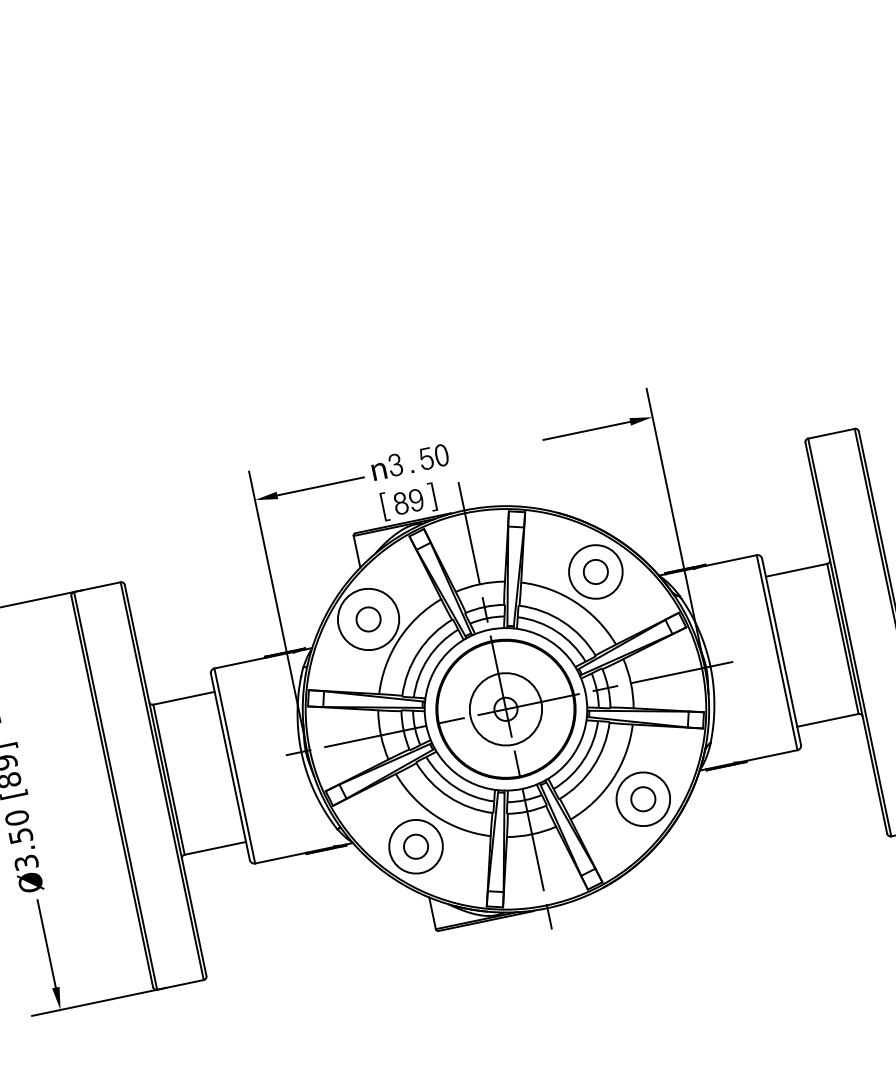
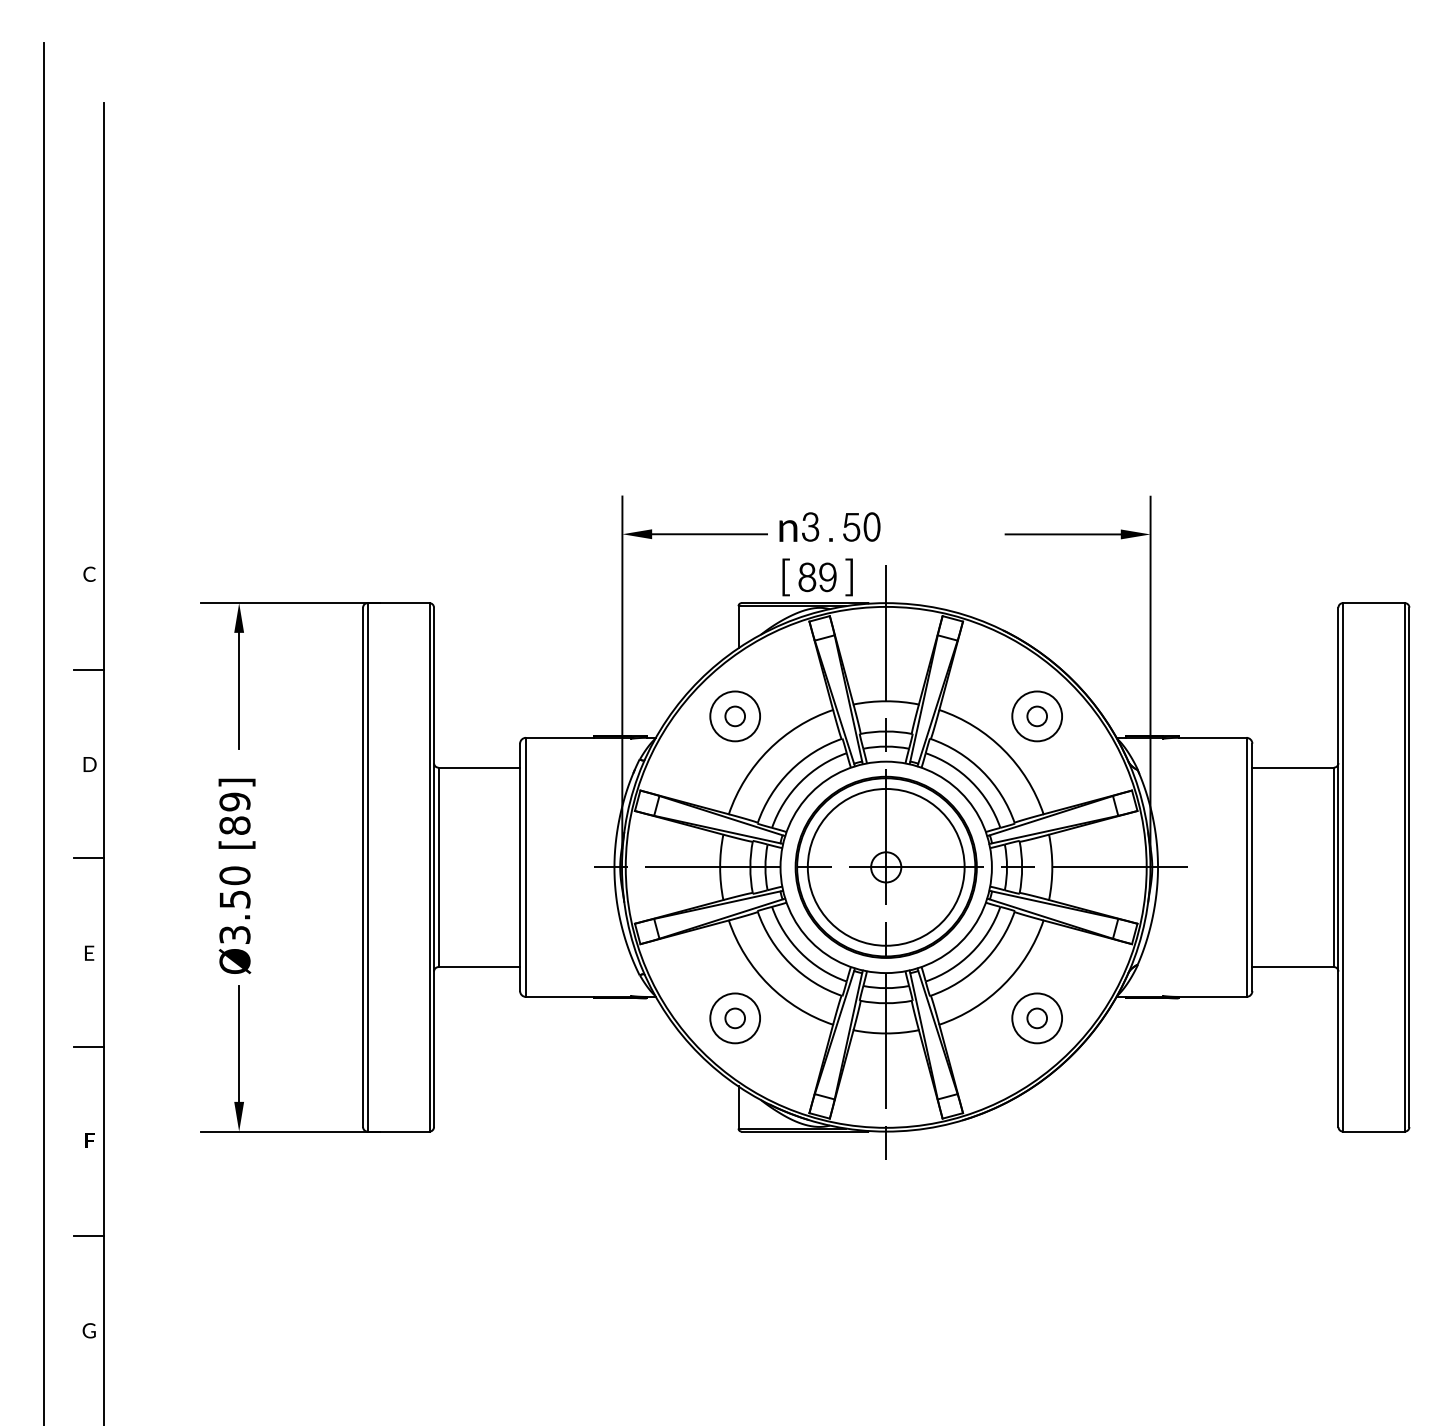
circle: (596, 572) -> (1037, 716), size x0.62
circle: (596, 572) -> (1037, 716), size x0.71
circle: (368, 619) -> (735, 716), size x0.62
circle: (368, 619) -> (735, 716), size x0.62
circle: (505, 708) -> (885, 866), size x1.67
circle: (643, 799) -> (1037, 1018), size x0.62
circle: (643, 799) -> (1037, 1018), size x0.71
circle: (416, 846) -> (735, 1018), size x0.62
circle: (416, 846) -> (735, 1018), size x0.71

